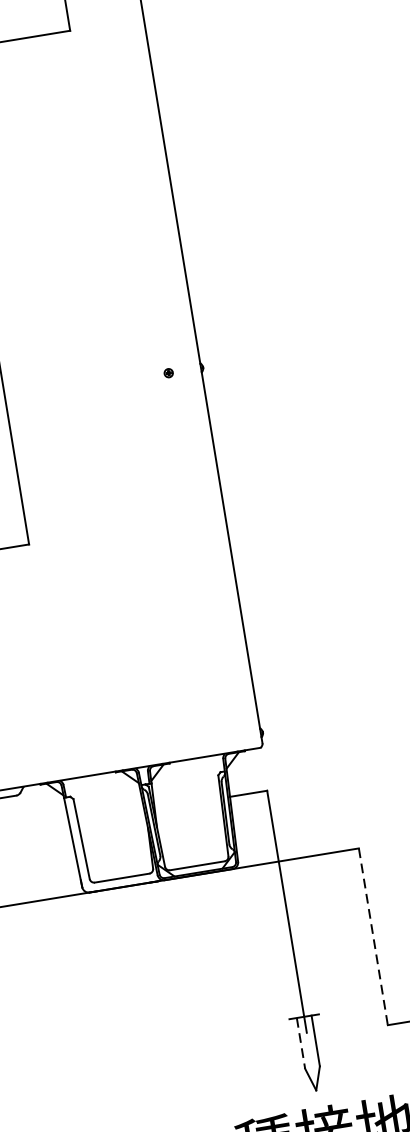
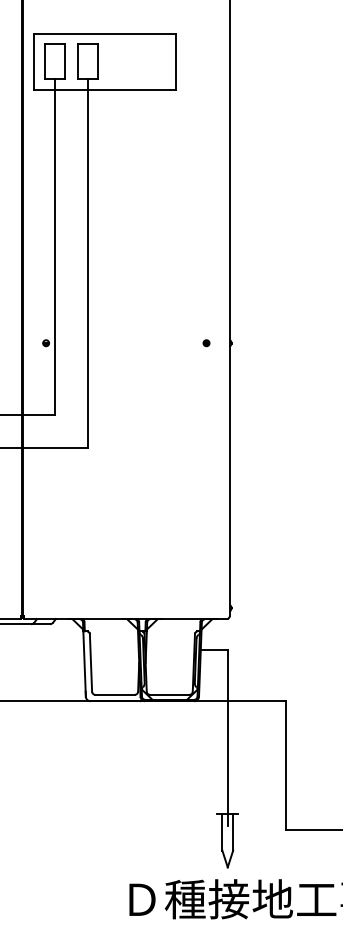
line: (372, 937) -> (285, 765), dashed -> solid
line: (301, 1043) -> (222, 832), dashed -> solid

